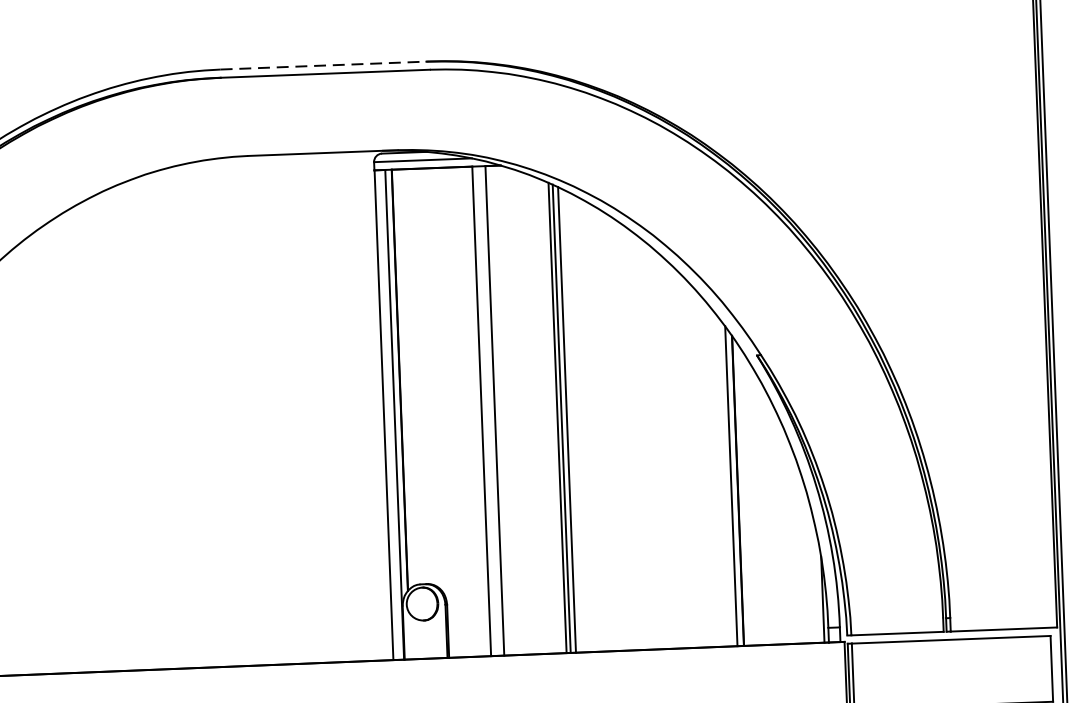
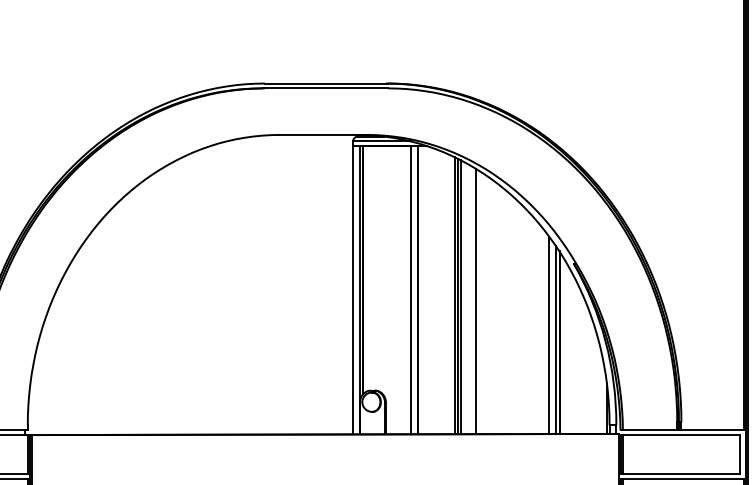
line: (326, 65) -> (327, 83), dashed -> solid
line: (592, 426) -> (475, 301), added
line: (720, 479) -> (549, 335), added

